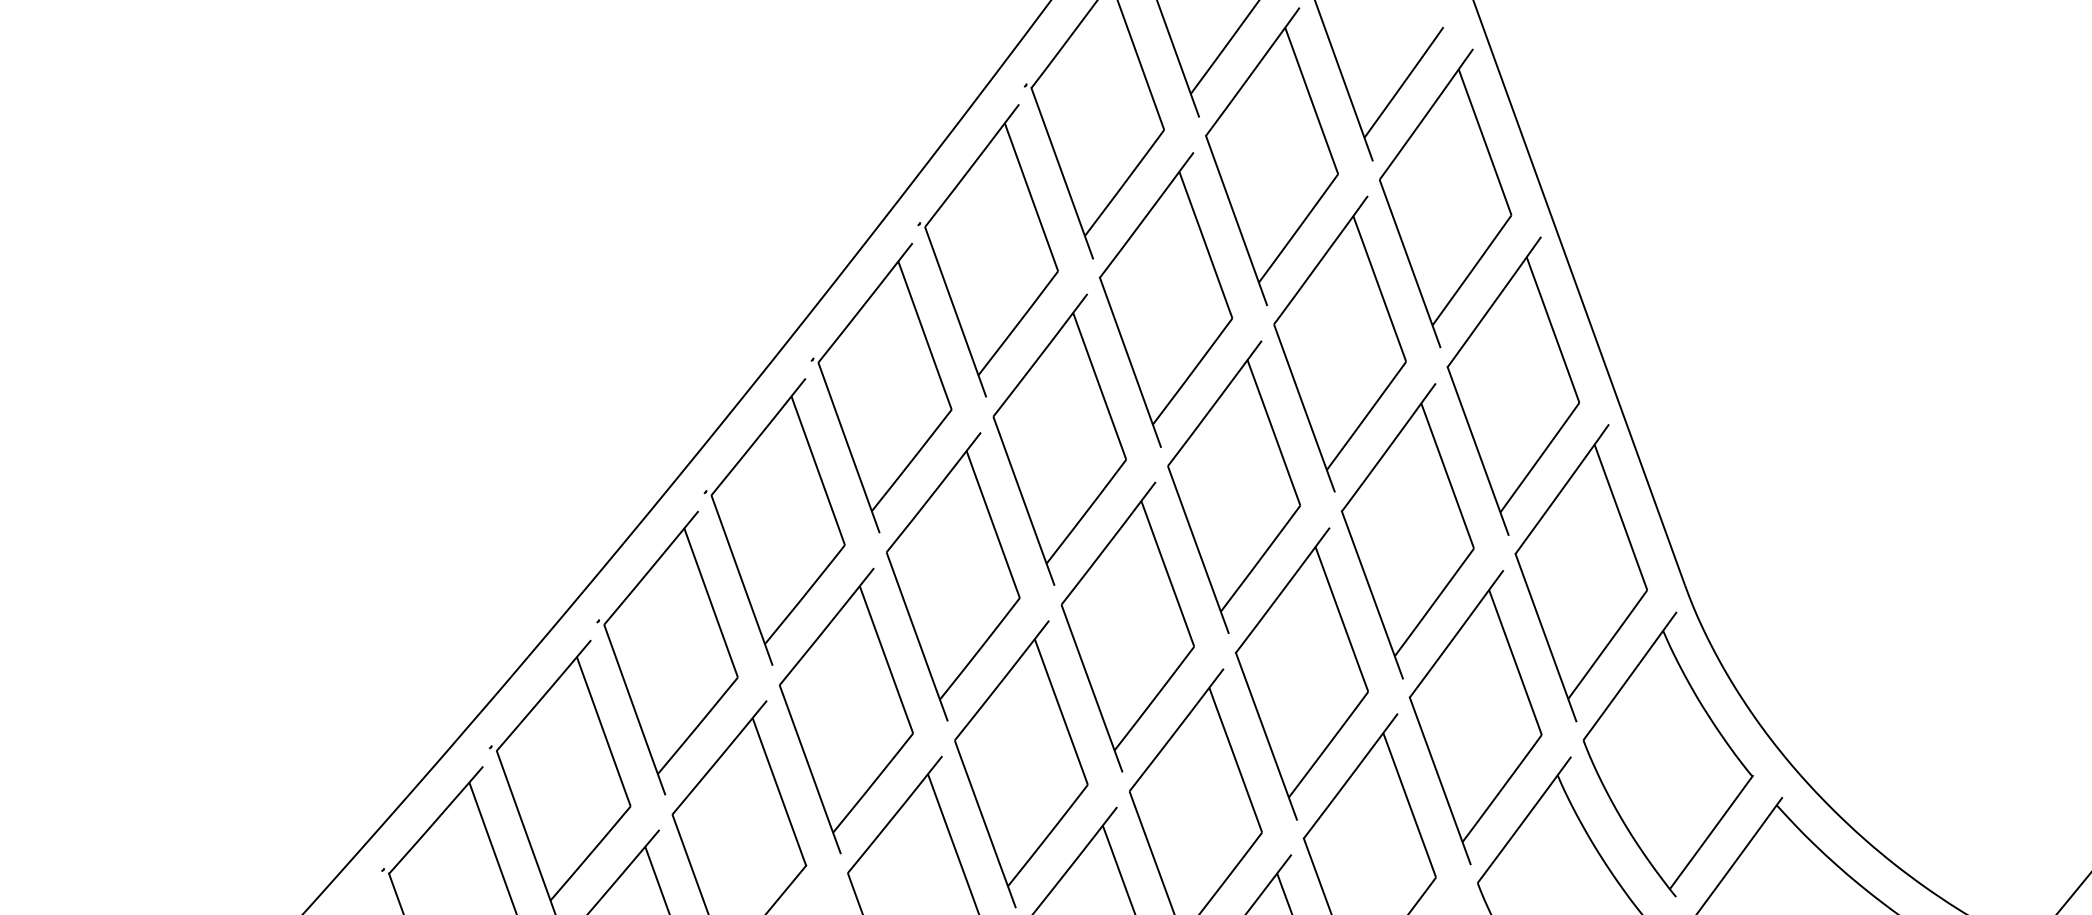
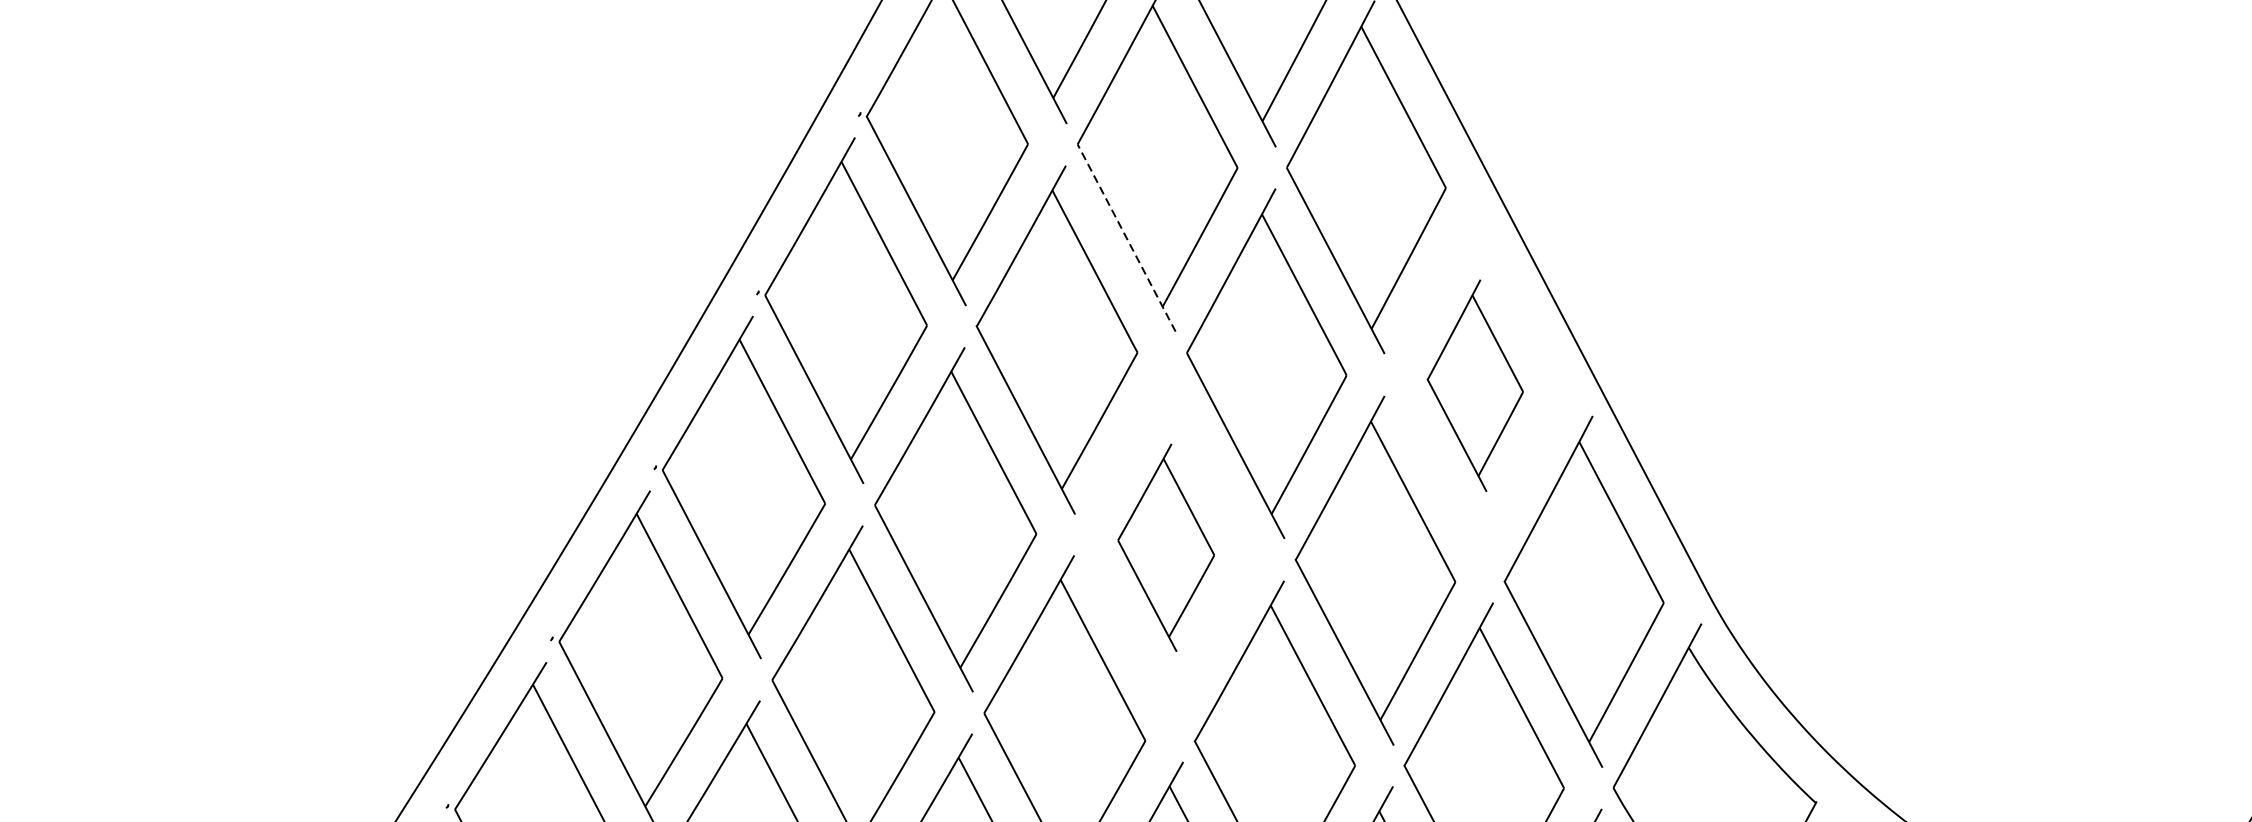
line: (1236, 220) -> (1126, 238), solid -> dashed
part: (1513, 385) -> (1475, 385), size x0.6
part: (1233, 486) -> (1165, 548), size x0.6

